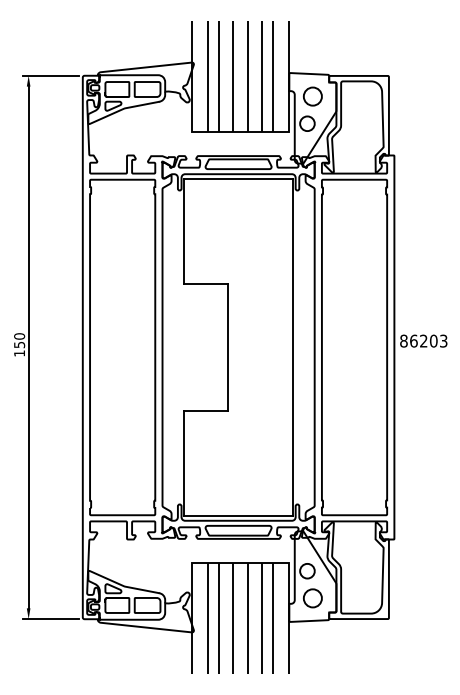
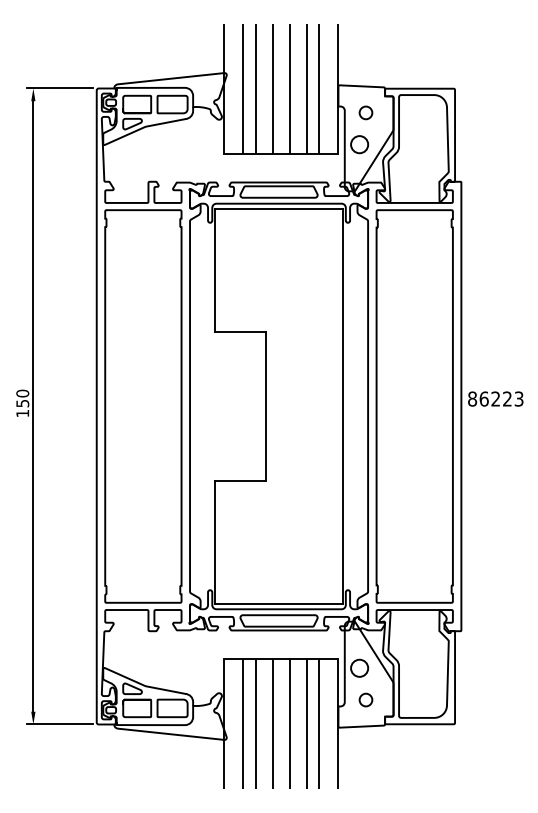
circle: (312, 96) -> (365, 112), size x0.6
text: (433, 340) -> (507, 398), 86203 -> 86223
circle: (312, 597) -> (365, 699), size x0.6

